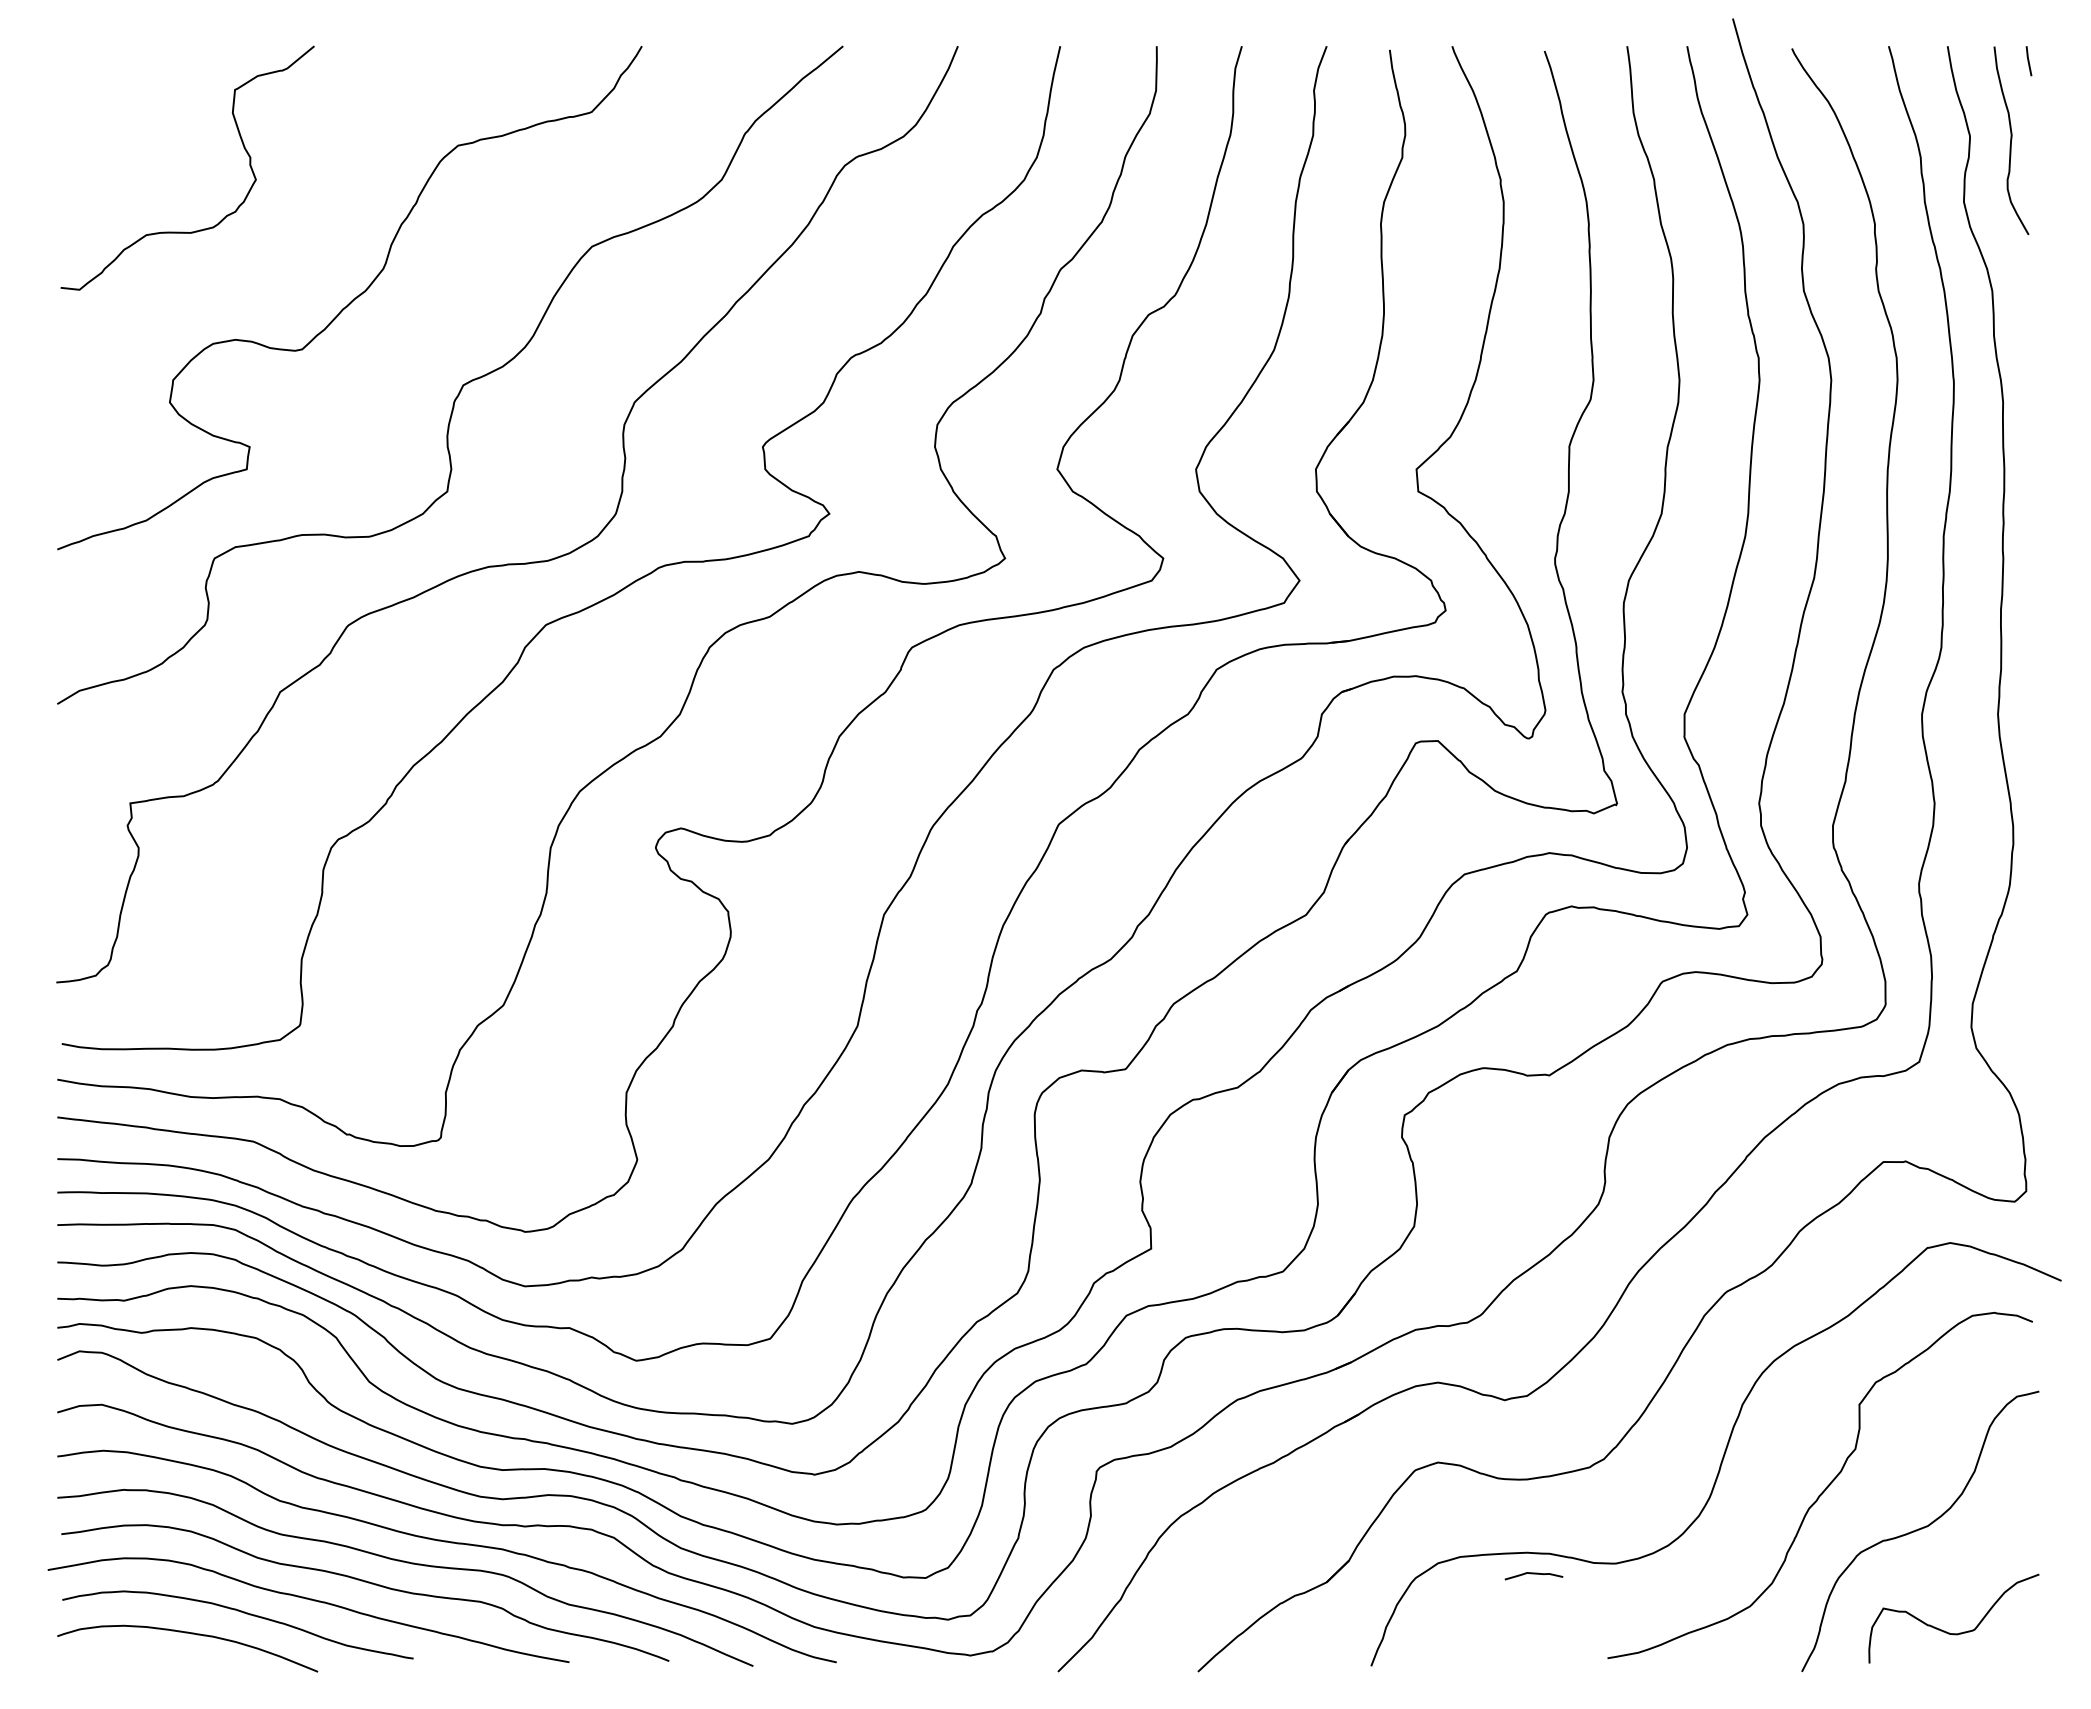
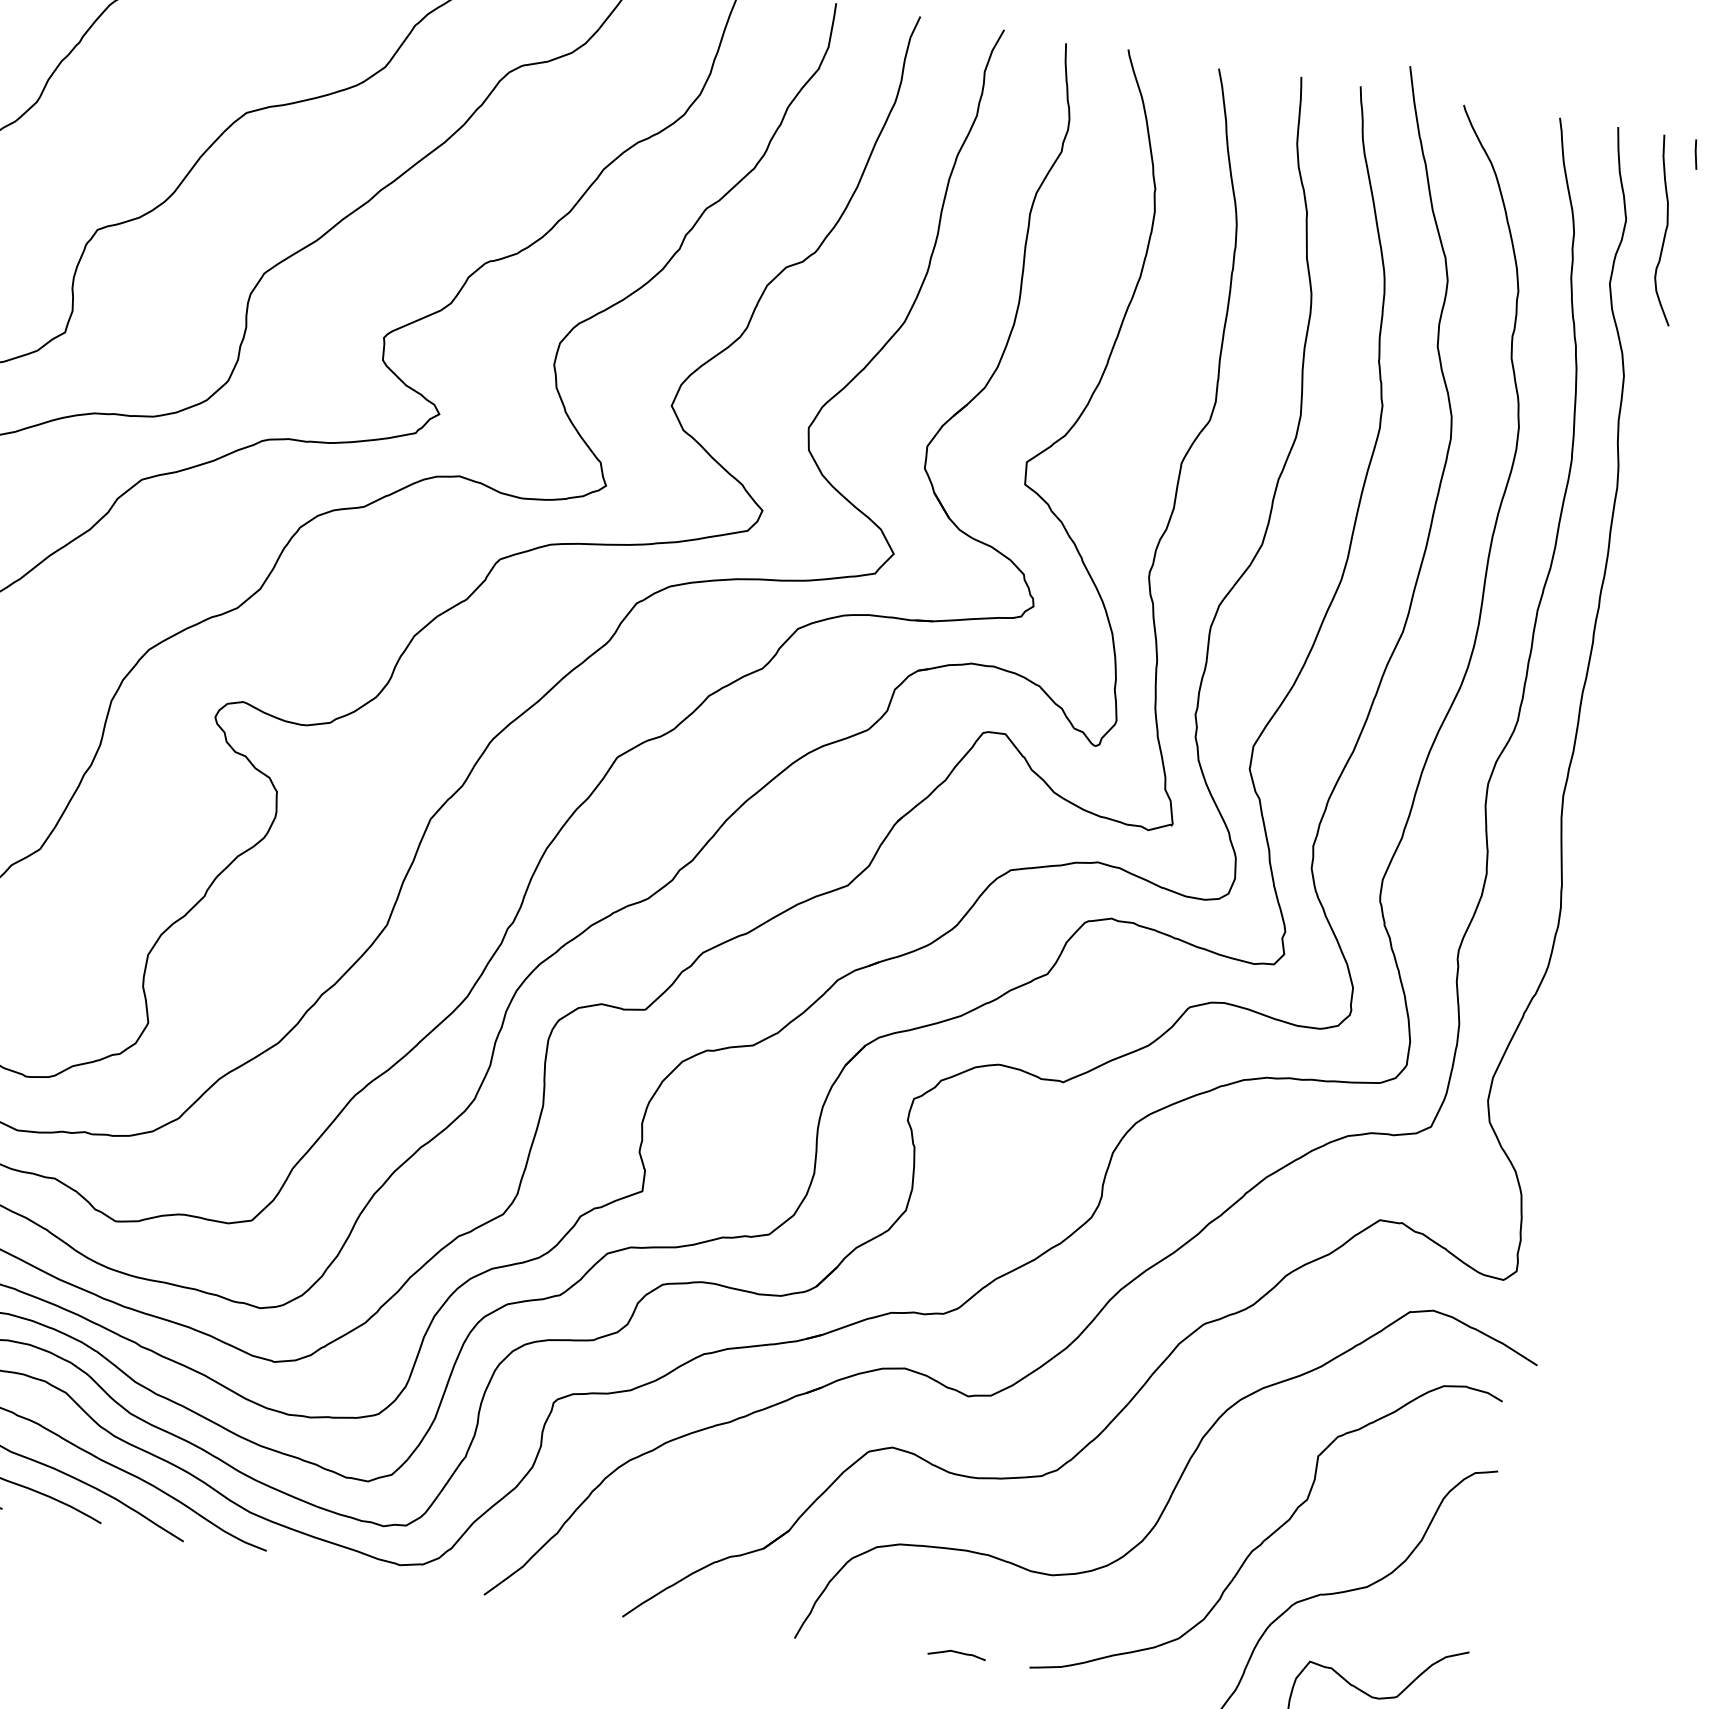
curve: (1533, 1574) -> (956, 1653), moved

